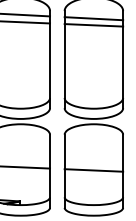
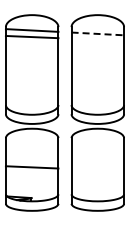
line: (94, 18) -> (98, 33), solid -> dashed
line: (93, 24) -> (97, 39), removed
line: (93, 170) -> (97, 170), removed

